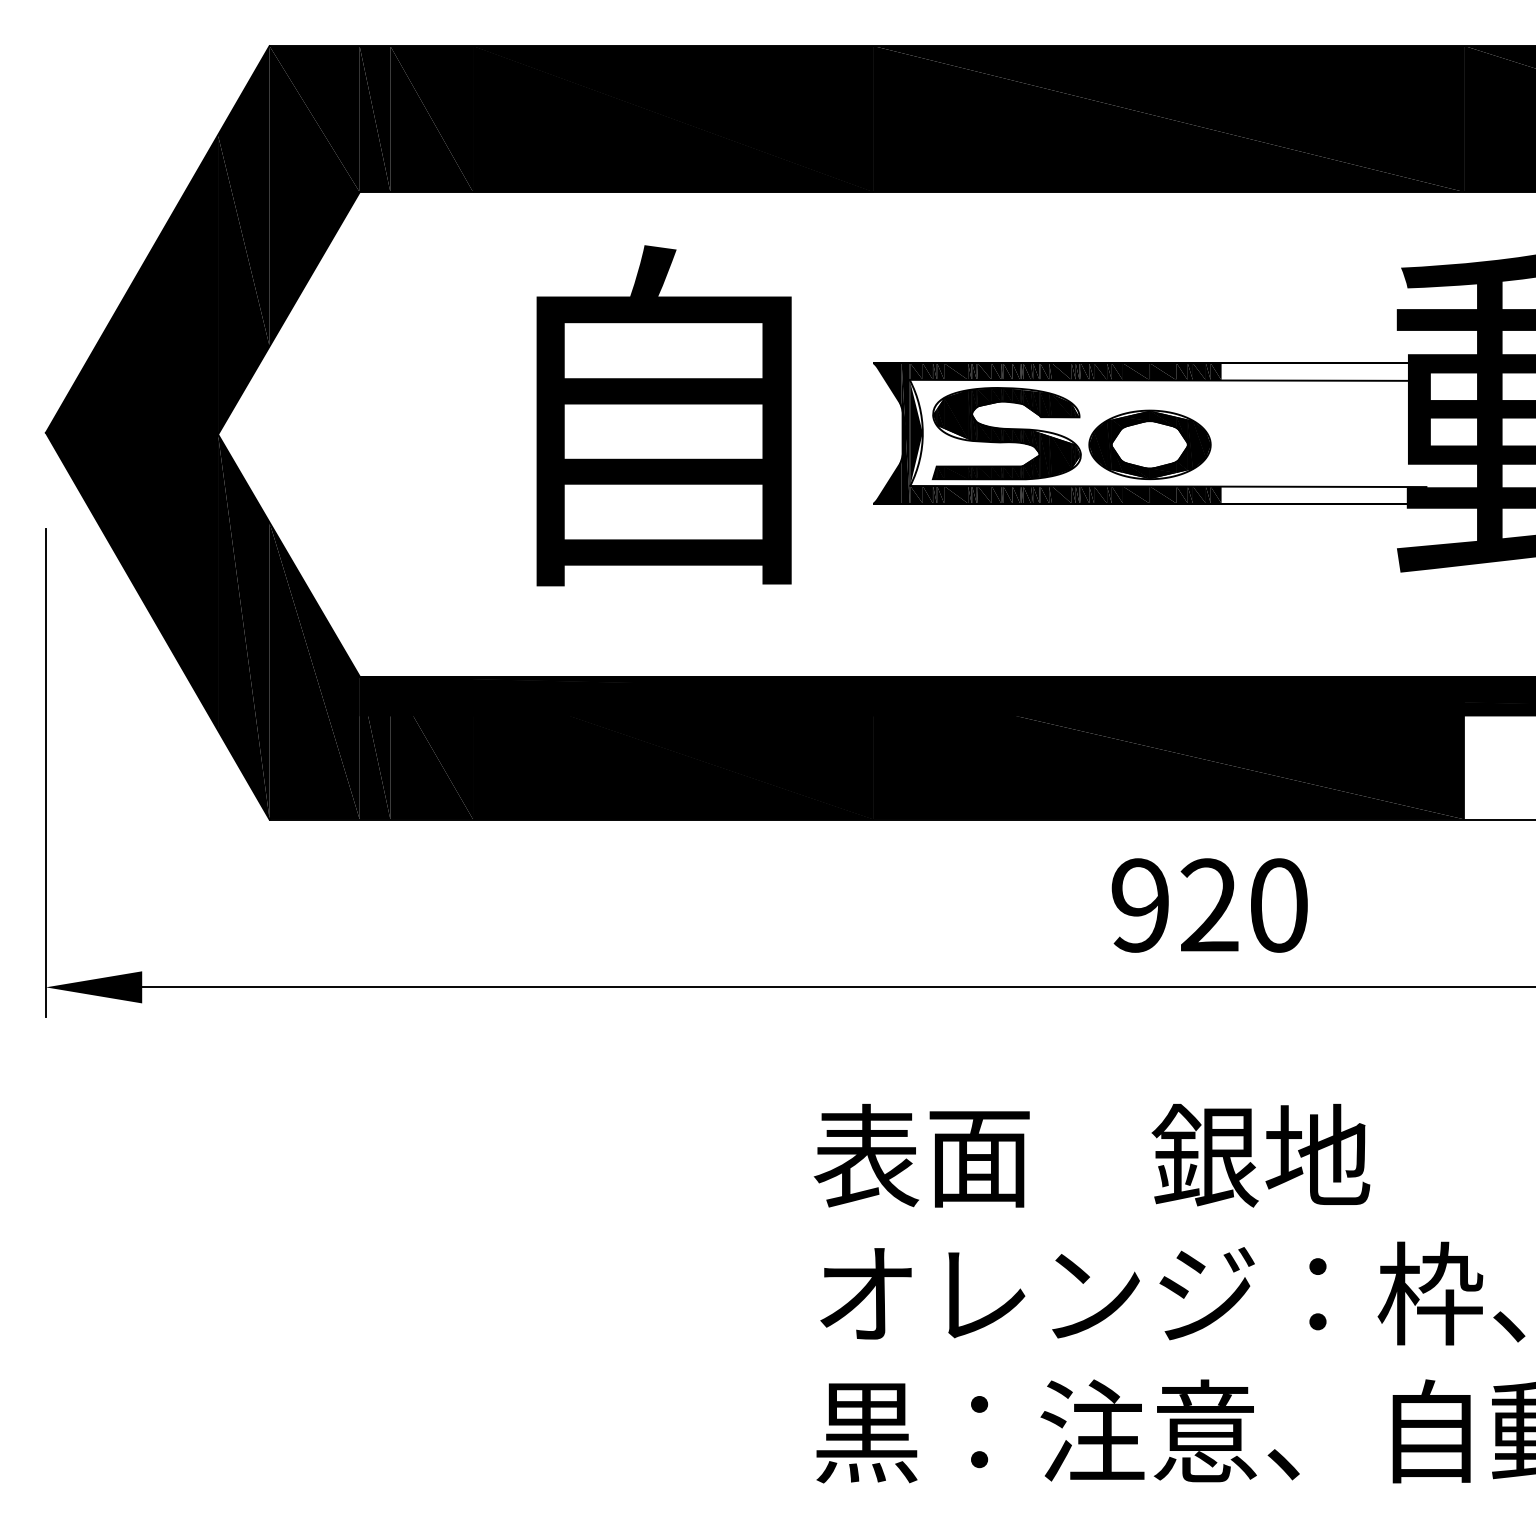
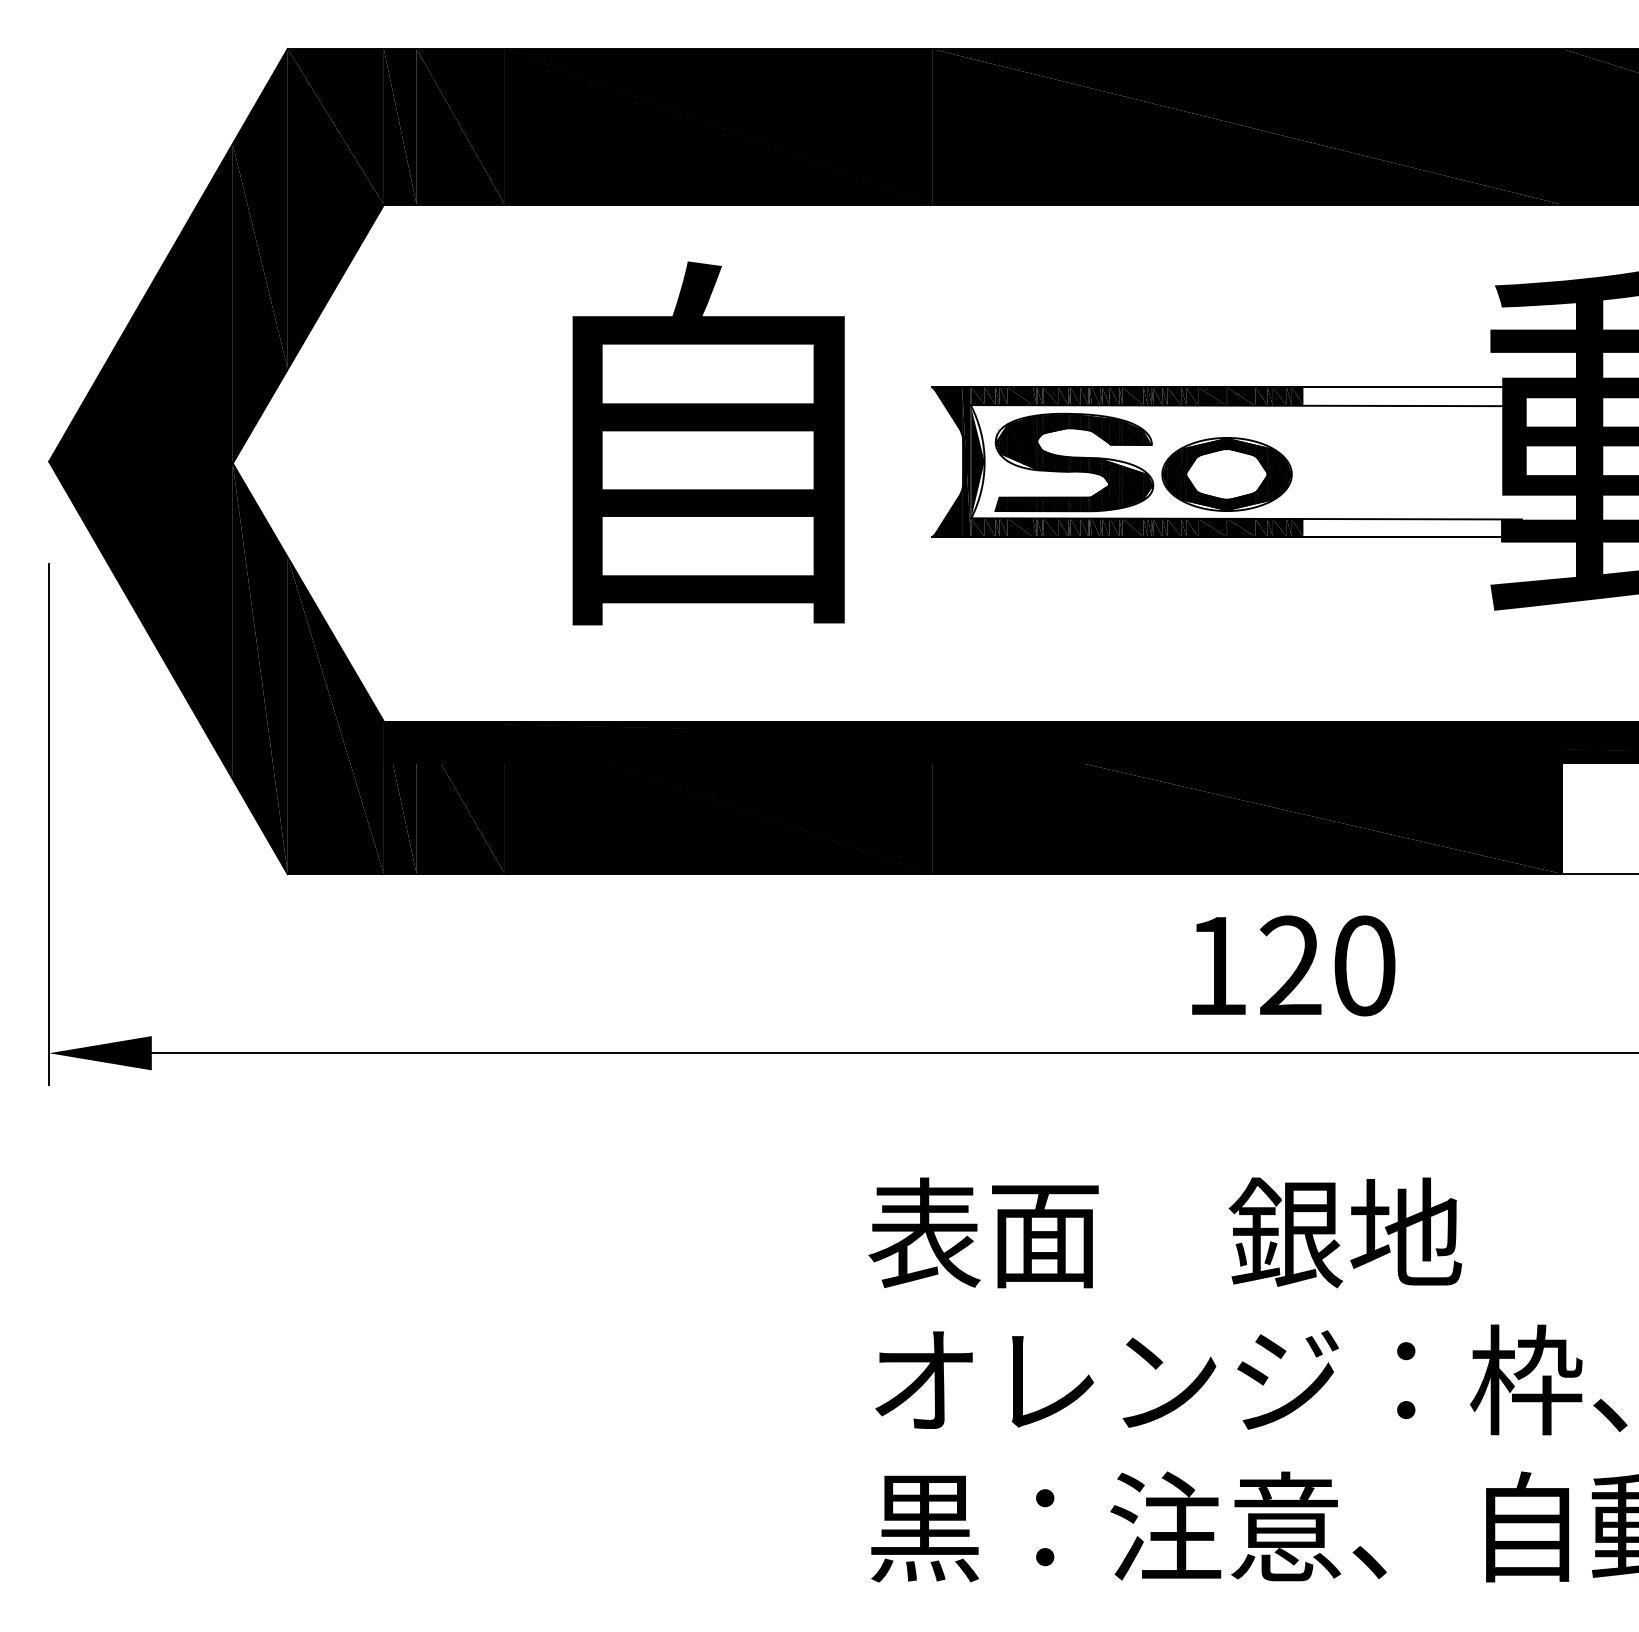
text: (1140, 905) -> (1216, 965), 920 -> 120

